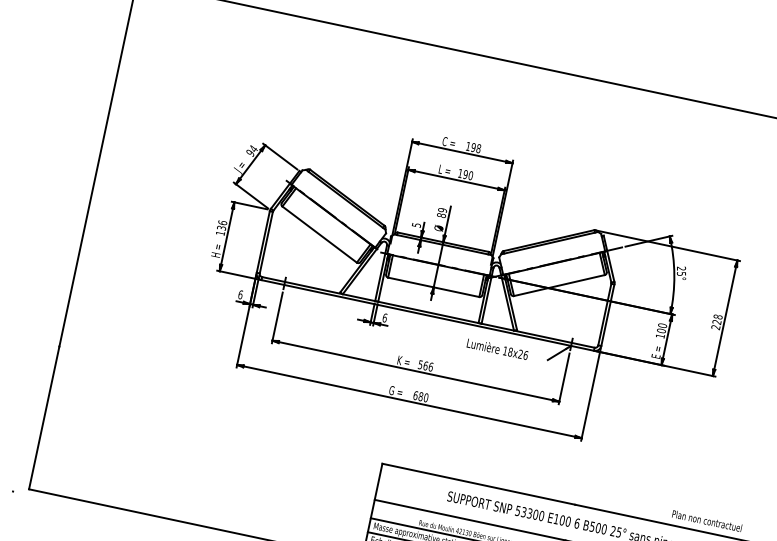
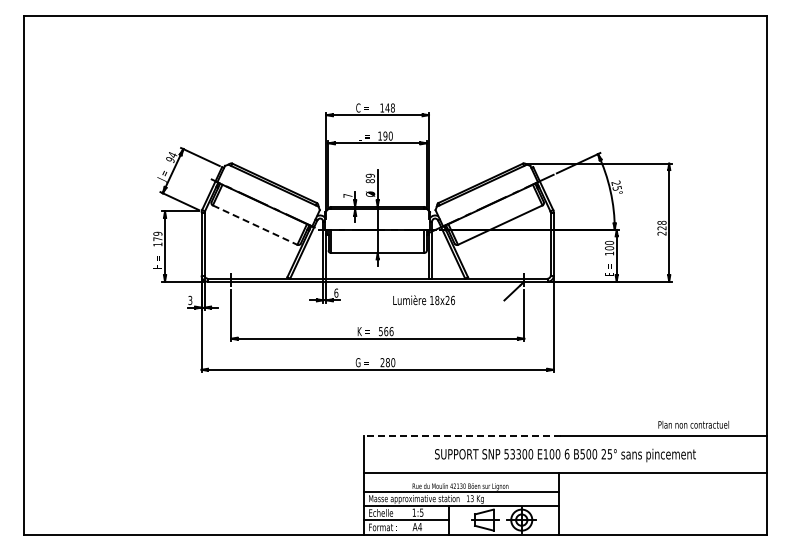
text: (473, 147) -> (387, 107), 198 -> 148
text: (416, 224) -> (347, 195), 5 -> 7
text: (221, 225) -> (157, 236), 136 -> 179
line: (319, 235) -> (255, 225), solid -> dashed
text: (240, 294) -> (190, 300), 6 -> 3
text: (497, 349) -> (423, 300), moved
text: (415, 395) -> (382, 362), 680 -> 280
line: (478, 484) -> (462, 436), solid -> dashed

